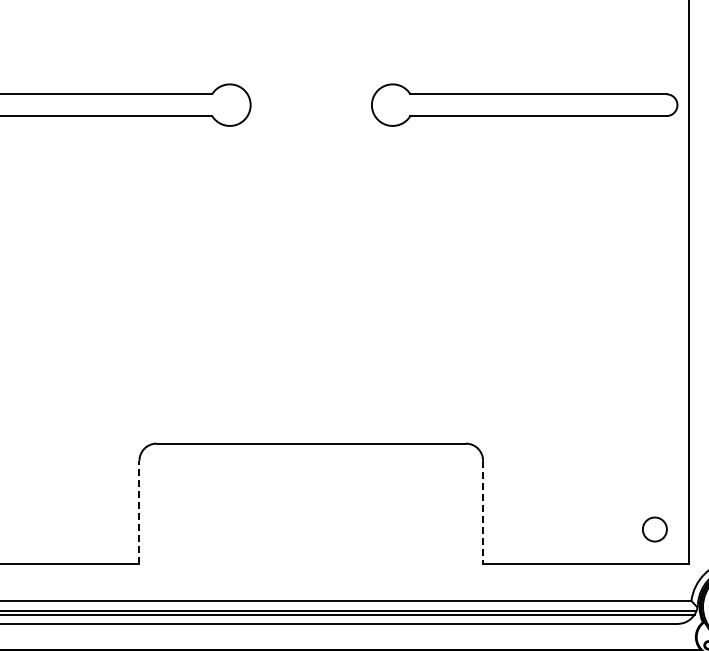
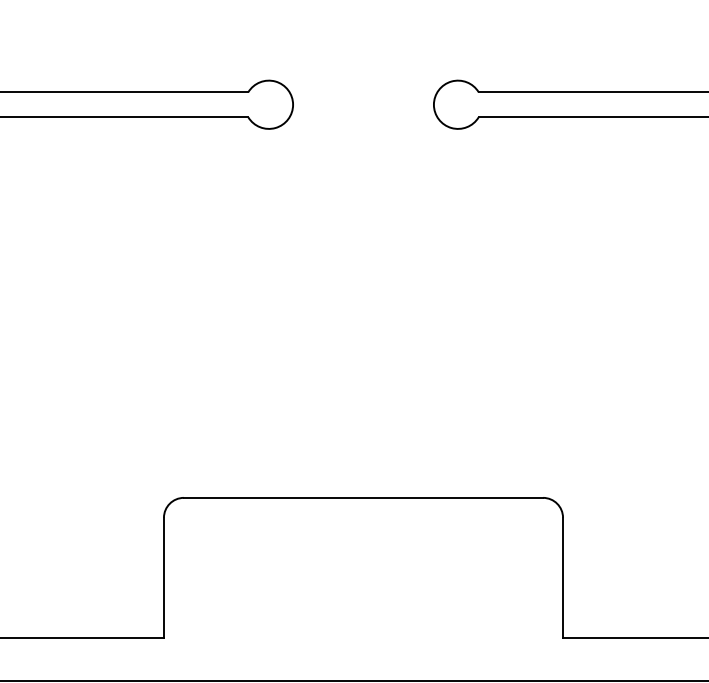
line: (139, 512) -> (163, 577), dashed -> solid
line: (483, 512) -> (563, 577), dashed -> solid

